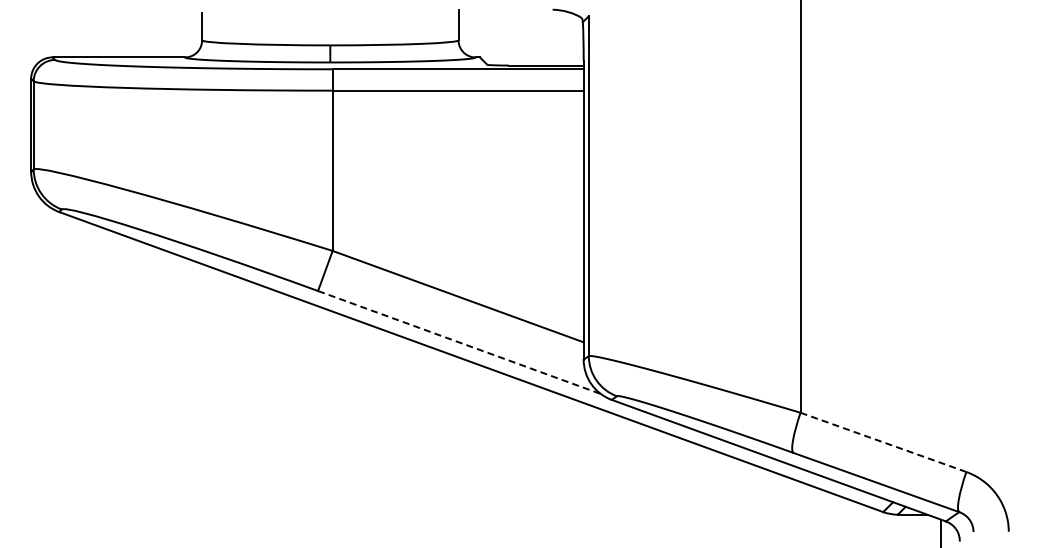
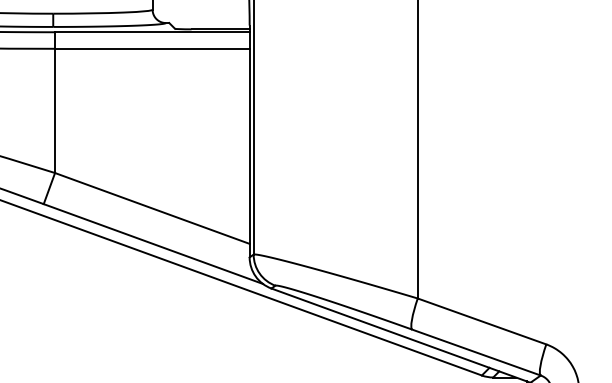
line: (459, 342) -> (153, 244), dashed -> solid
line: (883, 442) -> (482, 321), dashed -> solid

